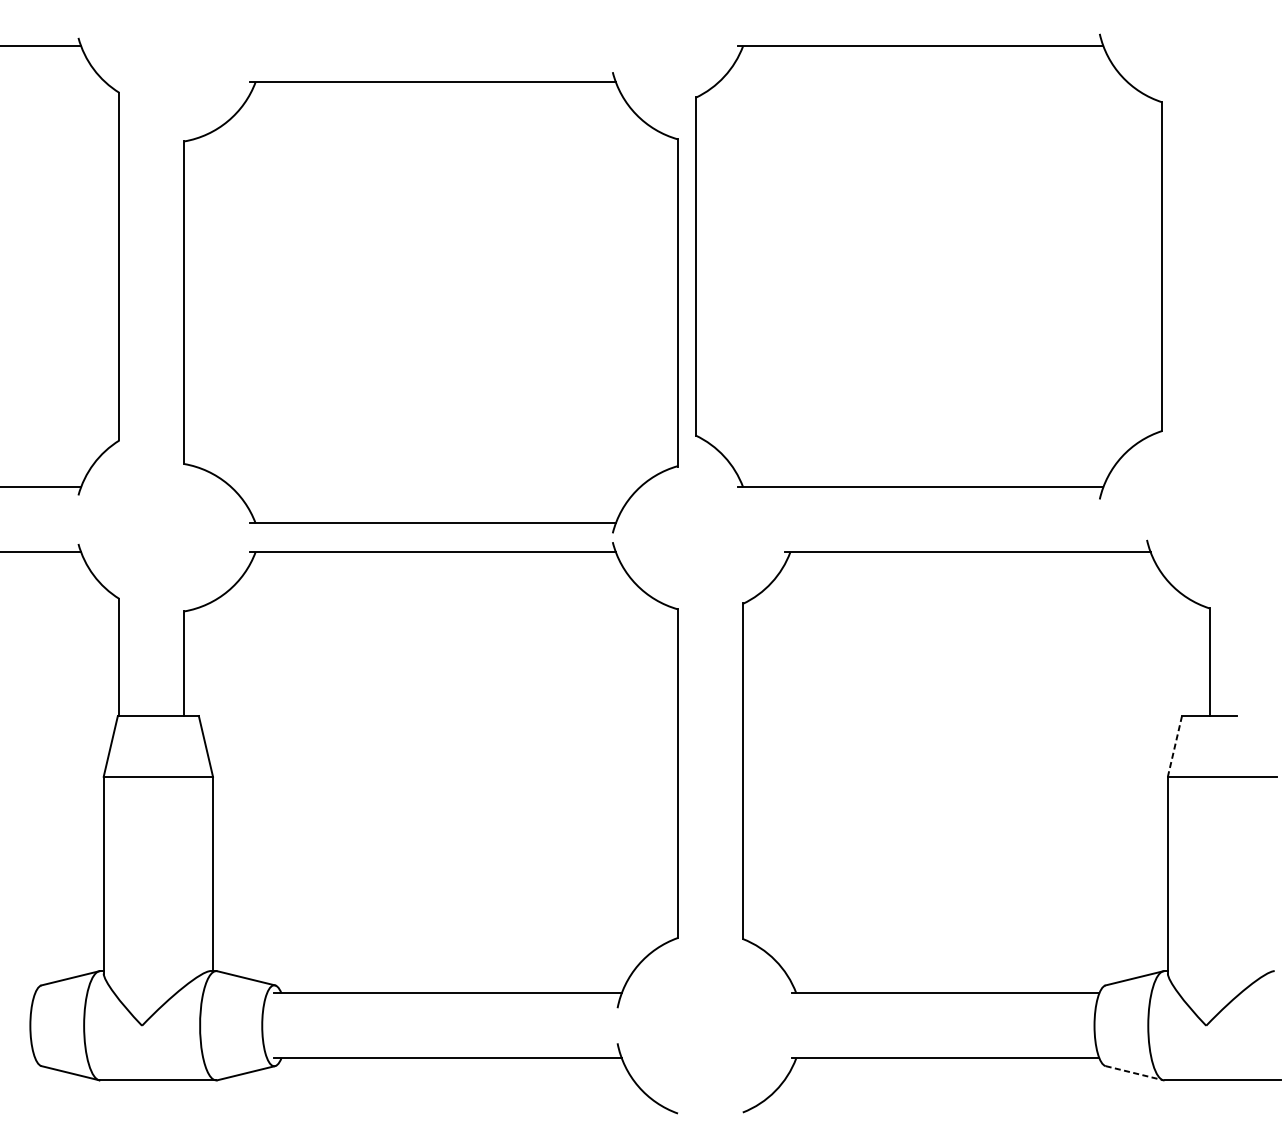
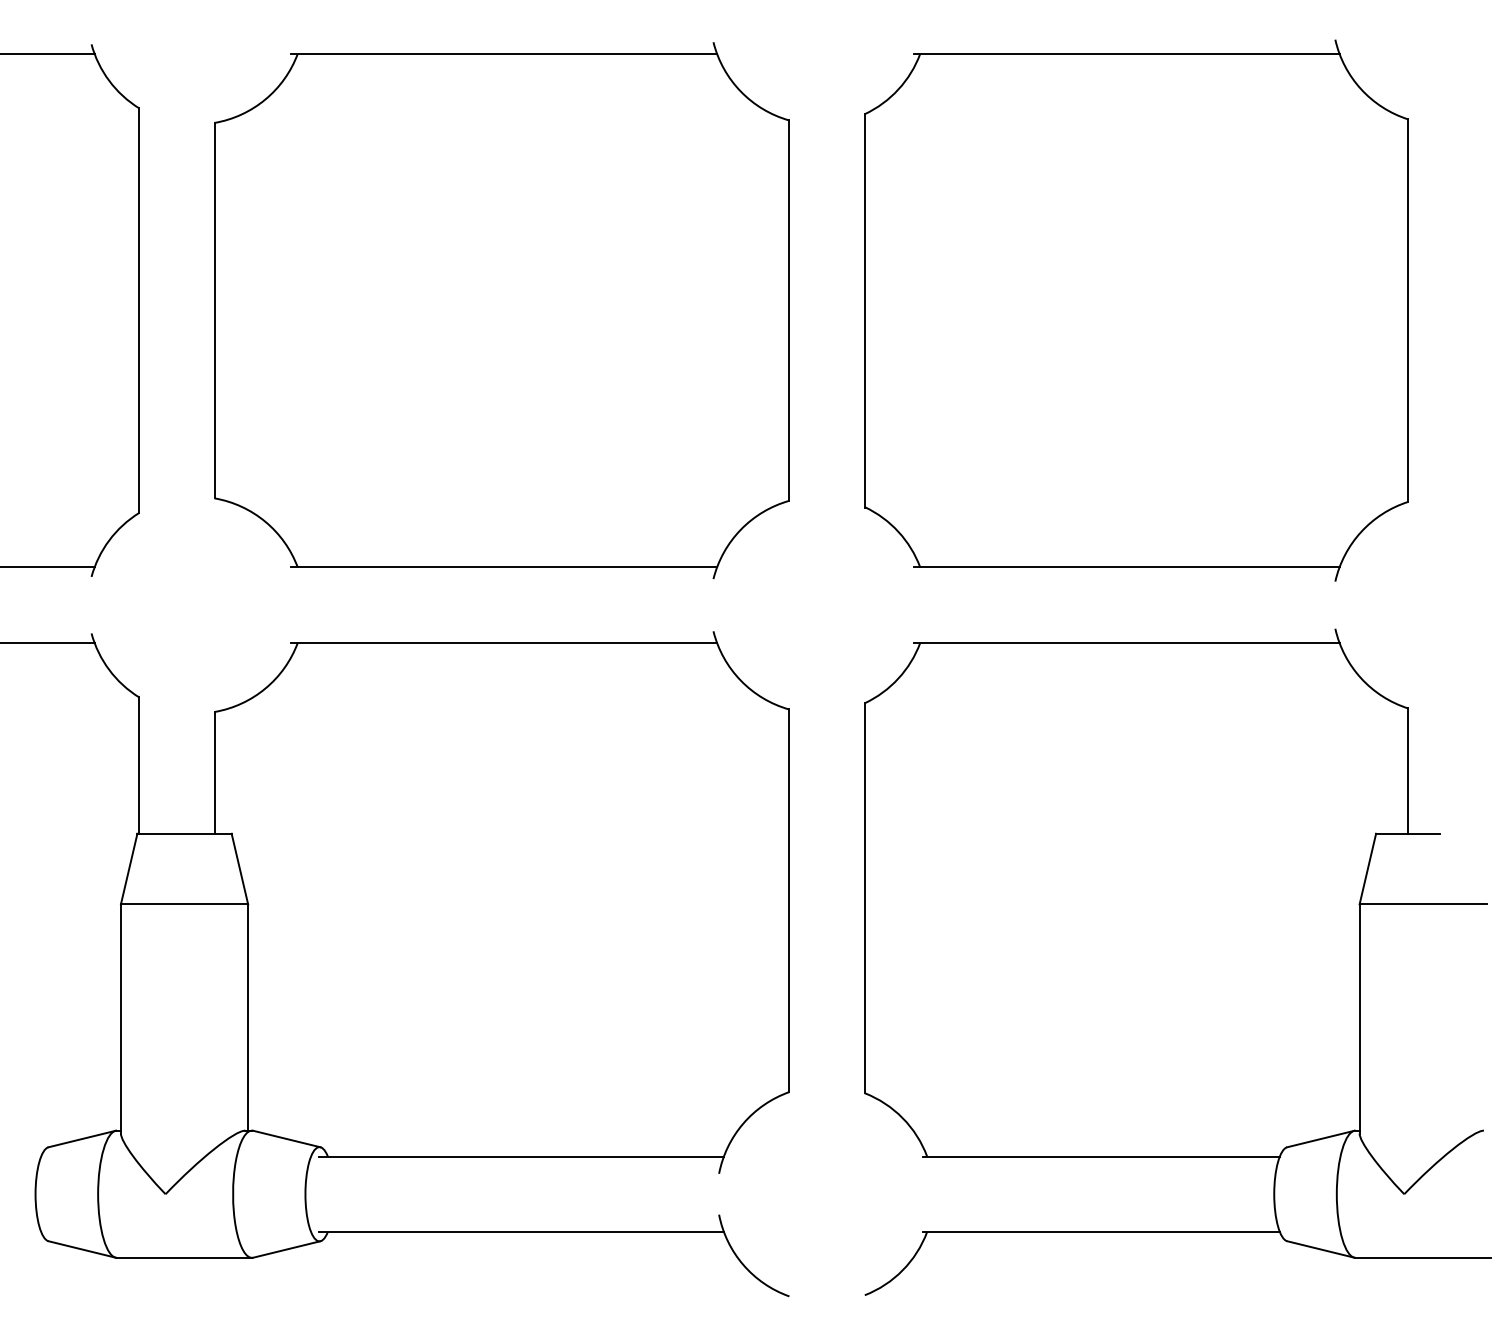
part: (928, 266) -> (1136, 310), moved
part: (430, 302) -> (501, 310), moved
line: (1174, 746) -> (1367, 869), dashed -> solid
line: (1134, 1073) -> (1320, 1249), dashed -> solid

